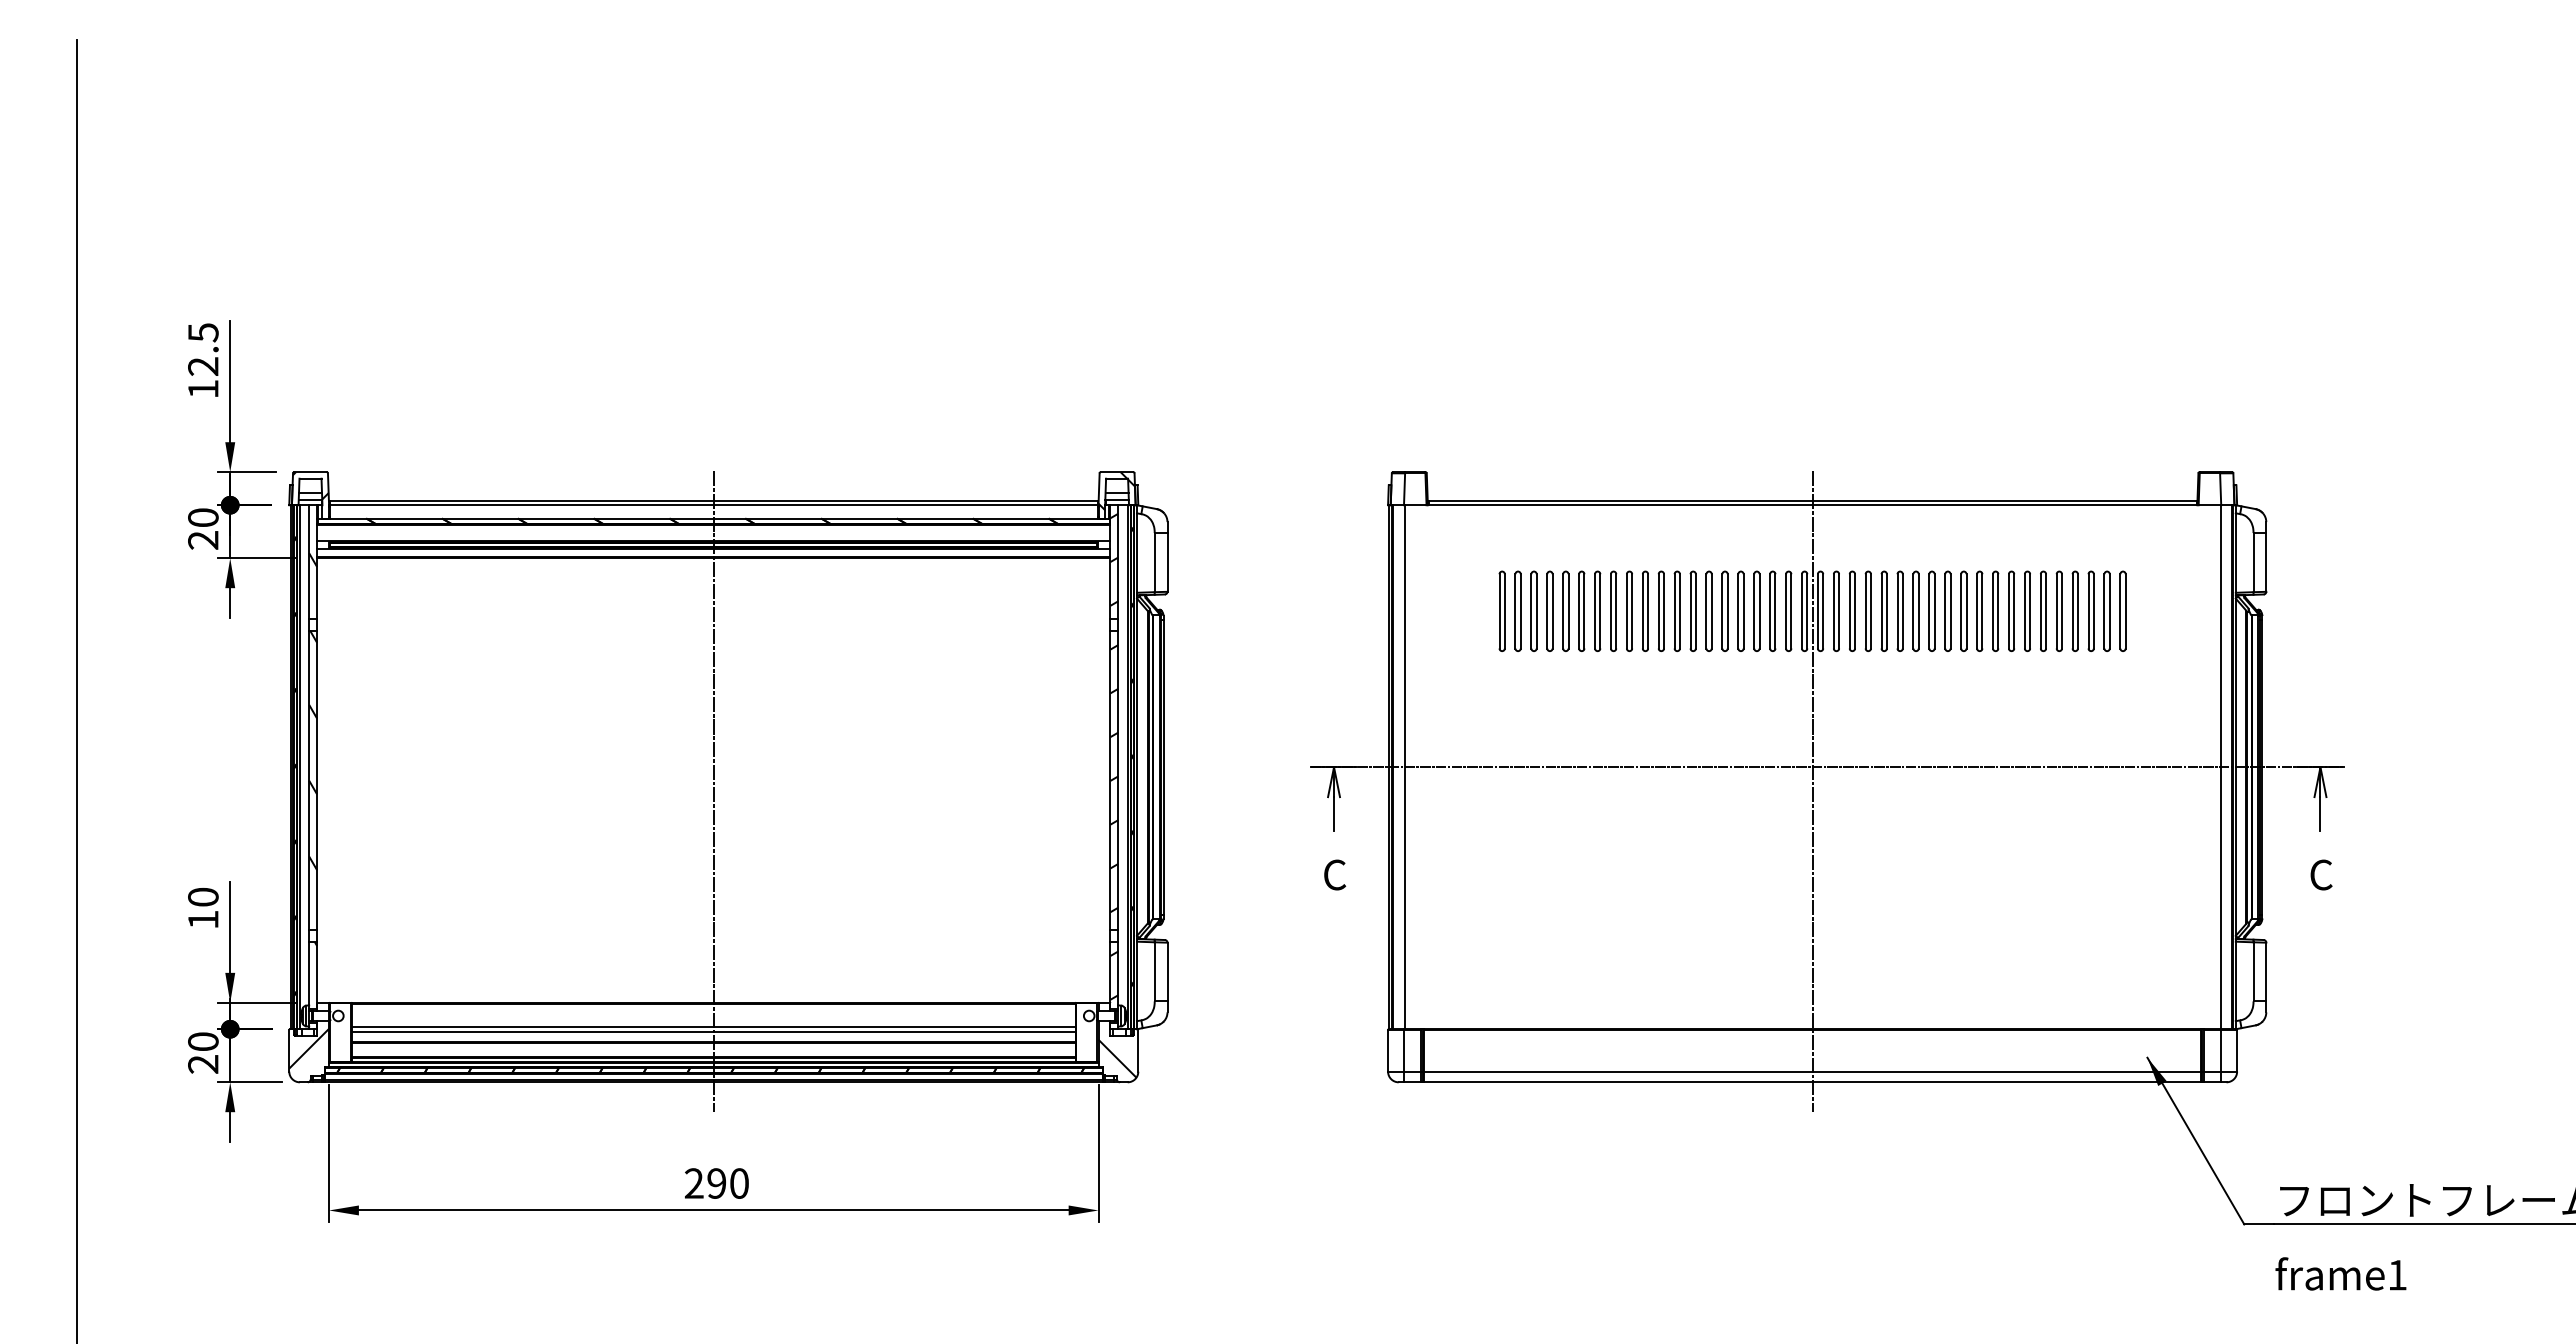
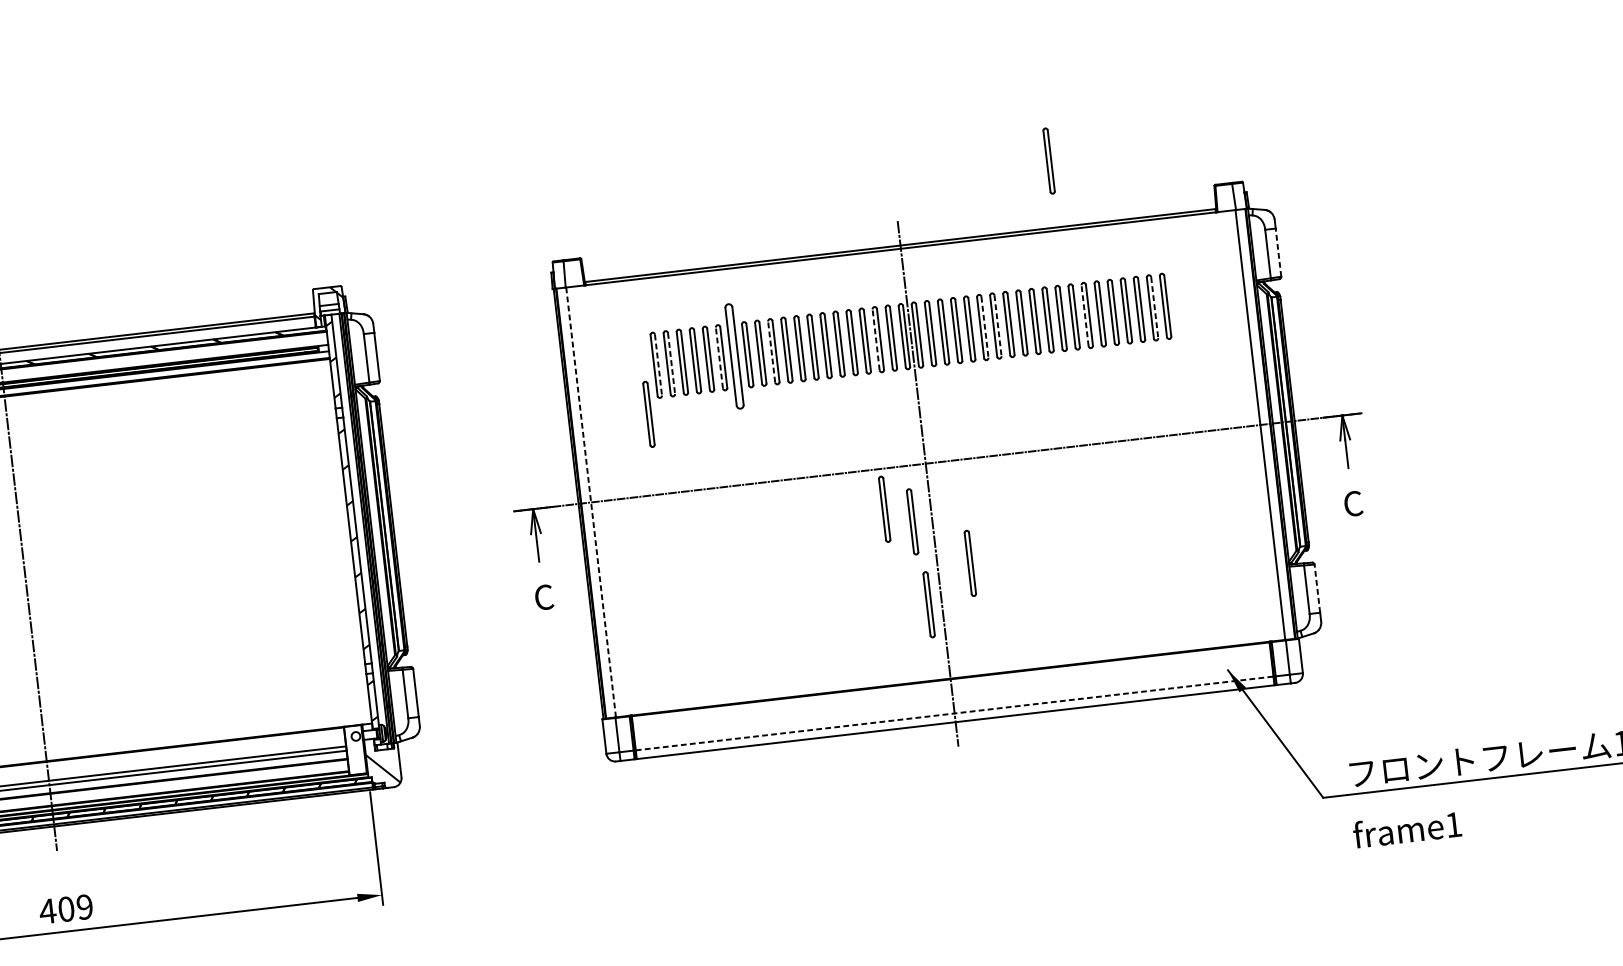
part: (2002, 419) -> (1048, 160), added
line: (2266, 561) -> (1278, 251), solid -> dashed
line: (1579, 610) -> (719, 357), solid -> dashed
part: (1597, 610) -> (734, 355), size x1.6
line: (1642, 610) -> (771, 351), solid -> dashed
line: (1770, 610) -> (876, 339), solid -> dashed
line: (2024, 610) -> (1084, 315), solid -> dashed
line: (1504, 611) -> (658, 365), solid -> dashed
line: (1520, 611) -> (671, 363), solid -> dashed
line: (1902, 611) -> (984, 327), solid -> dashed
line: (1918, 611) -> (997, 325), solid -> dashed
line: (2109, 611) -> (1154, 307), solid -> dashed
part: (1486, 668) -> (648, 413), added
line: (1404, 766) -> (590, 501), solid -> dashed
part: (1756, 815) -> (884, 508), added
part: (1788, 834) -> (912, 521), added
part: (1851, 892) -> (969, 562), added
part: (1796, 936) -> (928, 604), added
line: (2266, 971) -> (1317, 588), solid -> dashed
line: (1812, 1071) -> (954, 713), solid -> dashed
text: (716, 1183) -> (66, 909), 290 -> 409

